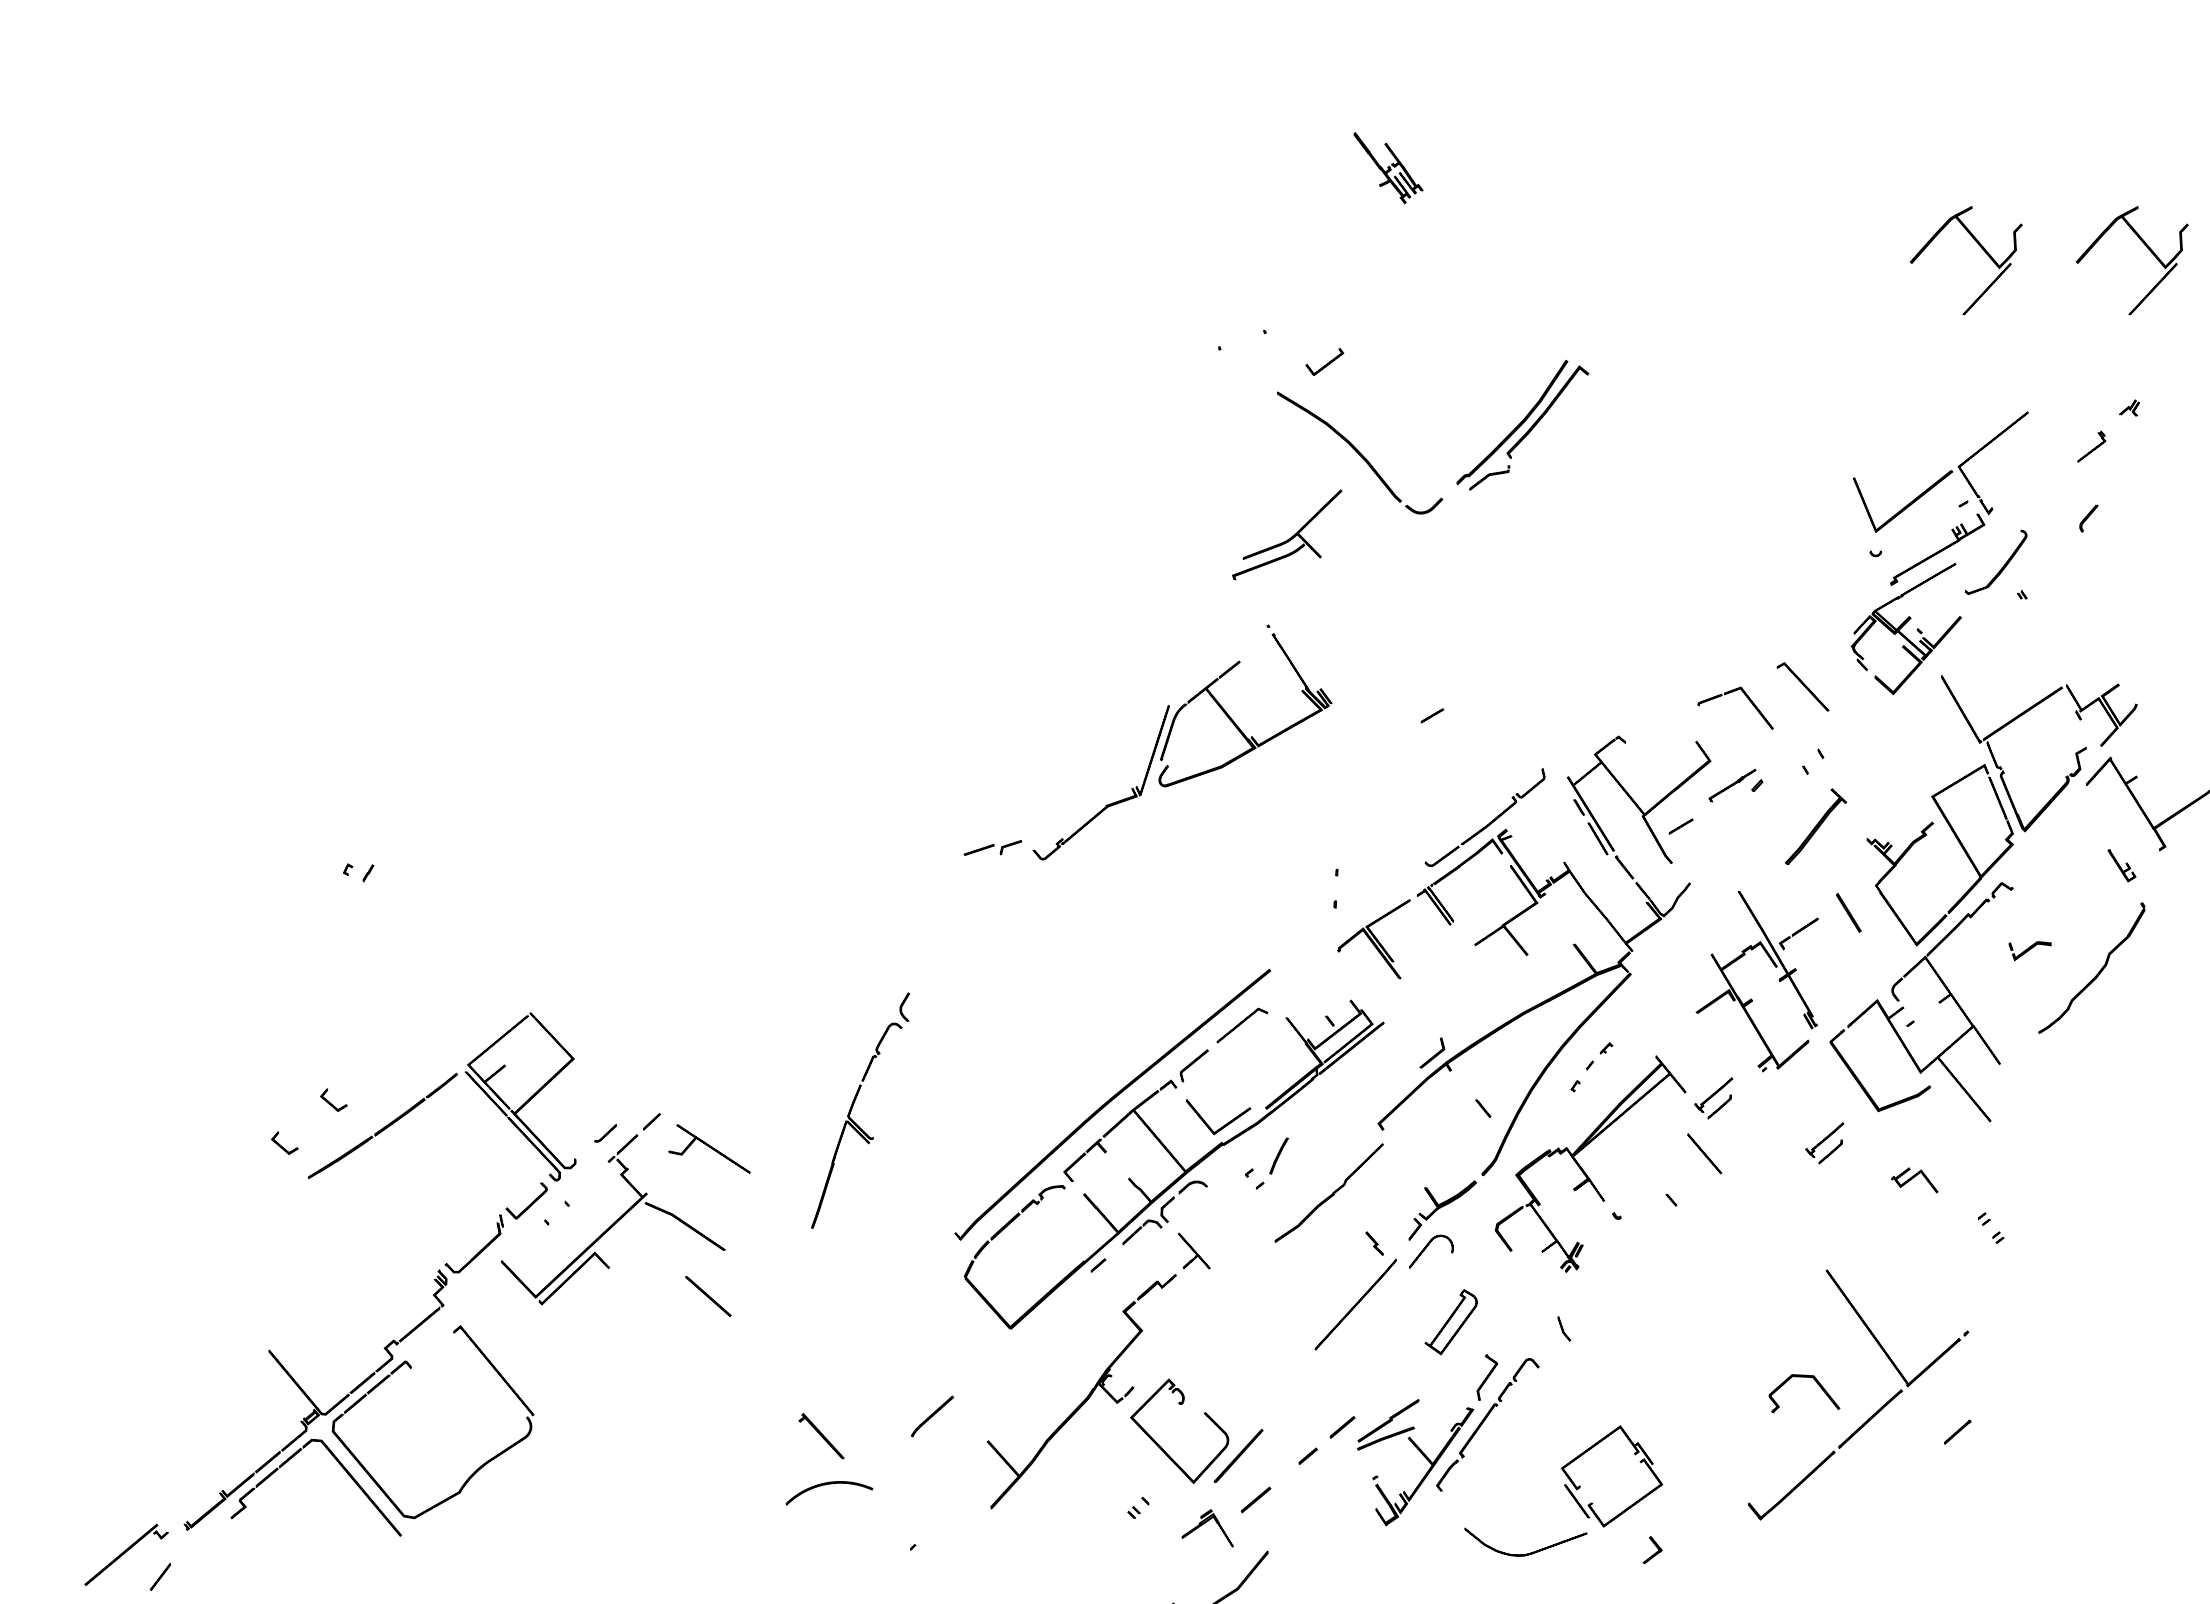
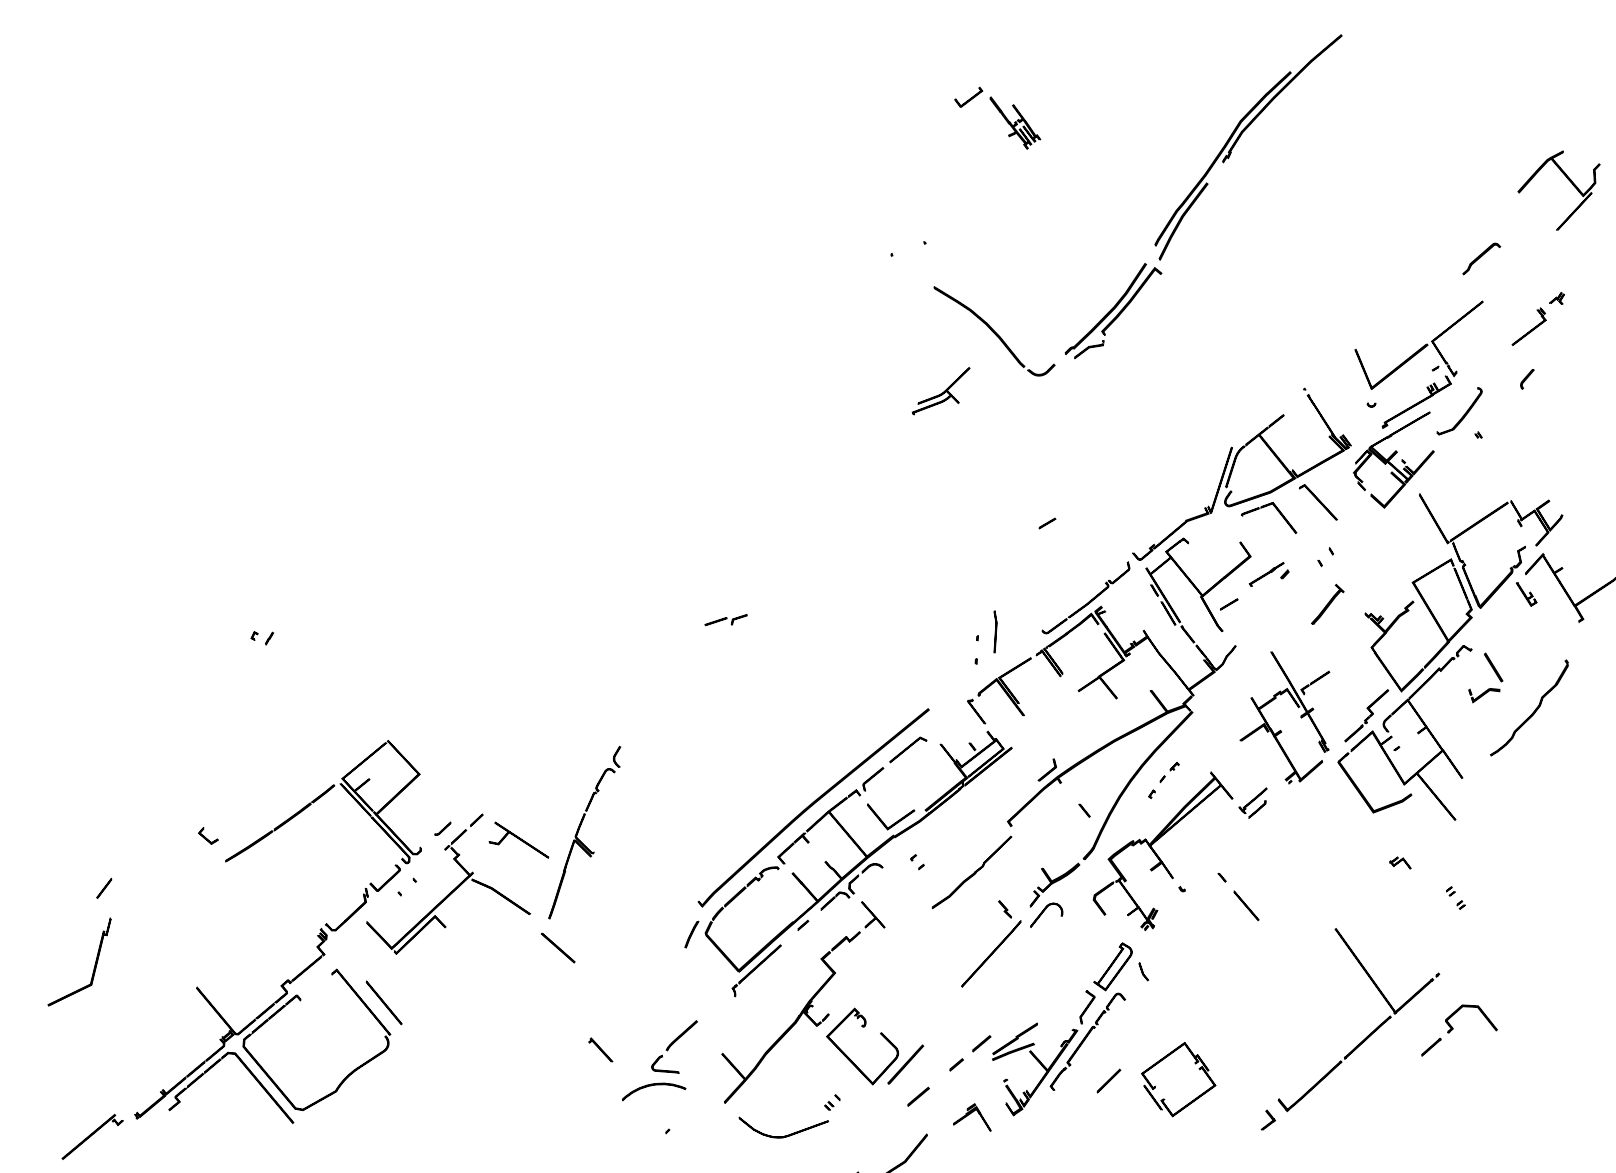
part: (1692, 193) -> (1237, 141), added
part: (1979, 246) -> (1447, 180), removed
part: (2026, 353) -> (1481, 258), added
part: (1324, 361) -> (968, 97), moved
part: (2091, 446) -> (1529, 326), size x1.67
part: (1286, 534) -> (940, 390), size x0.71
part: (1169, 738) -> (1232, 471), moved
part: (1815, 826) -> (1327, 604), size x0.71
part: (1361, 863) -> (995, 631), added
part: (2121, 865) -> (1526, 594), moved
line: (1848, 912) -> (1493, 667), moved
part: (1335, 973) -> (976, 711), added
part: (1869, 978) -> (1366, 715), added
part: (333, 1099) -> (243, 804), removed
part: (853, 1106) -> (579, 829), moved
part: (1824, 1143) -> (1334, 836), removed
line: (1704, 1153) -> (1246, 905), moved
line: (1278, 1155) -> (691, 934), moved
part: (1915, 1179) -> (1400, 862), size x0.62
line: (708, 1296) -> (558, 948), moved
part: (129, 1318) -> (94, 964), added
part: (1450, 1322) -> (1112, 967), moved
part: (1034, 1327) -> (756, 970), added
line: (525, 1371) -> (384, 1002), added
part: (1817, 1384) -> (1480, 1012), moved
part: (821, 1435) -> (600, 1049), size x0.71
part: (910, 1463) -> (665, 1070), added
line: (1516, 1478) -> (1108, 1081), added
part: (825, 1485) -> (651, 1086), moved
part: (1207, 1528) -> (972, 1117), moved
part: (1652, 1549) -> (1268, 1119), moved
part: (1526, 1553) -> (784, 1135), moved
line: (159, 1576) -> (103, 888), moved

